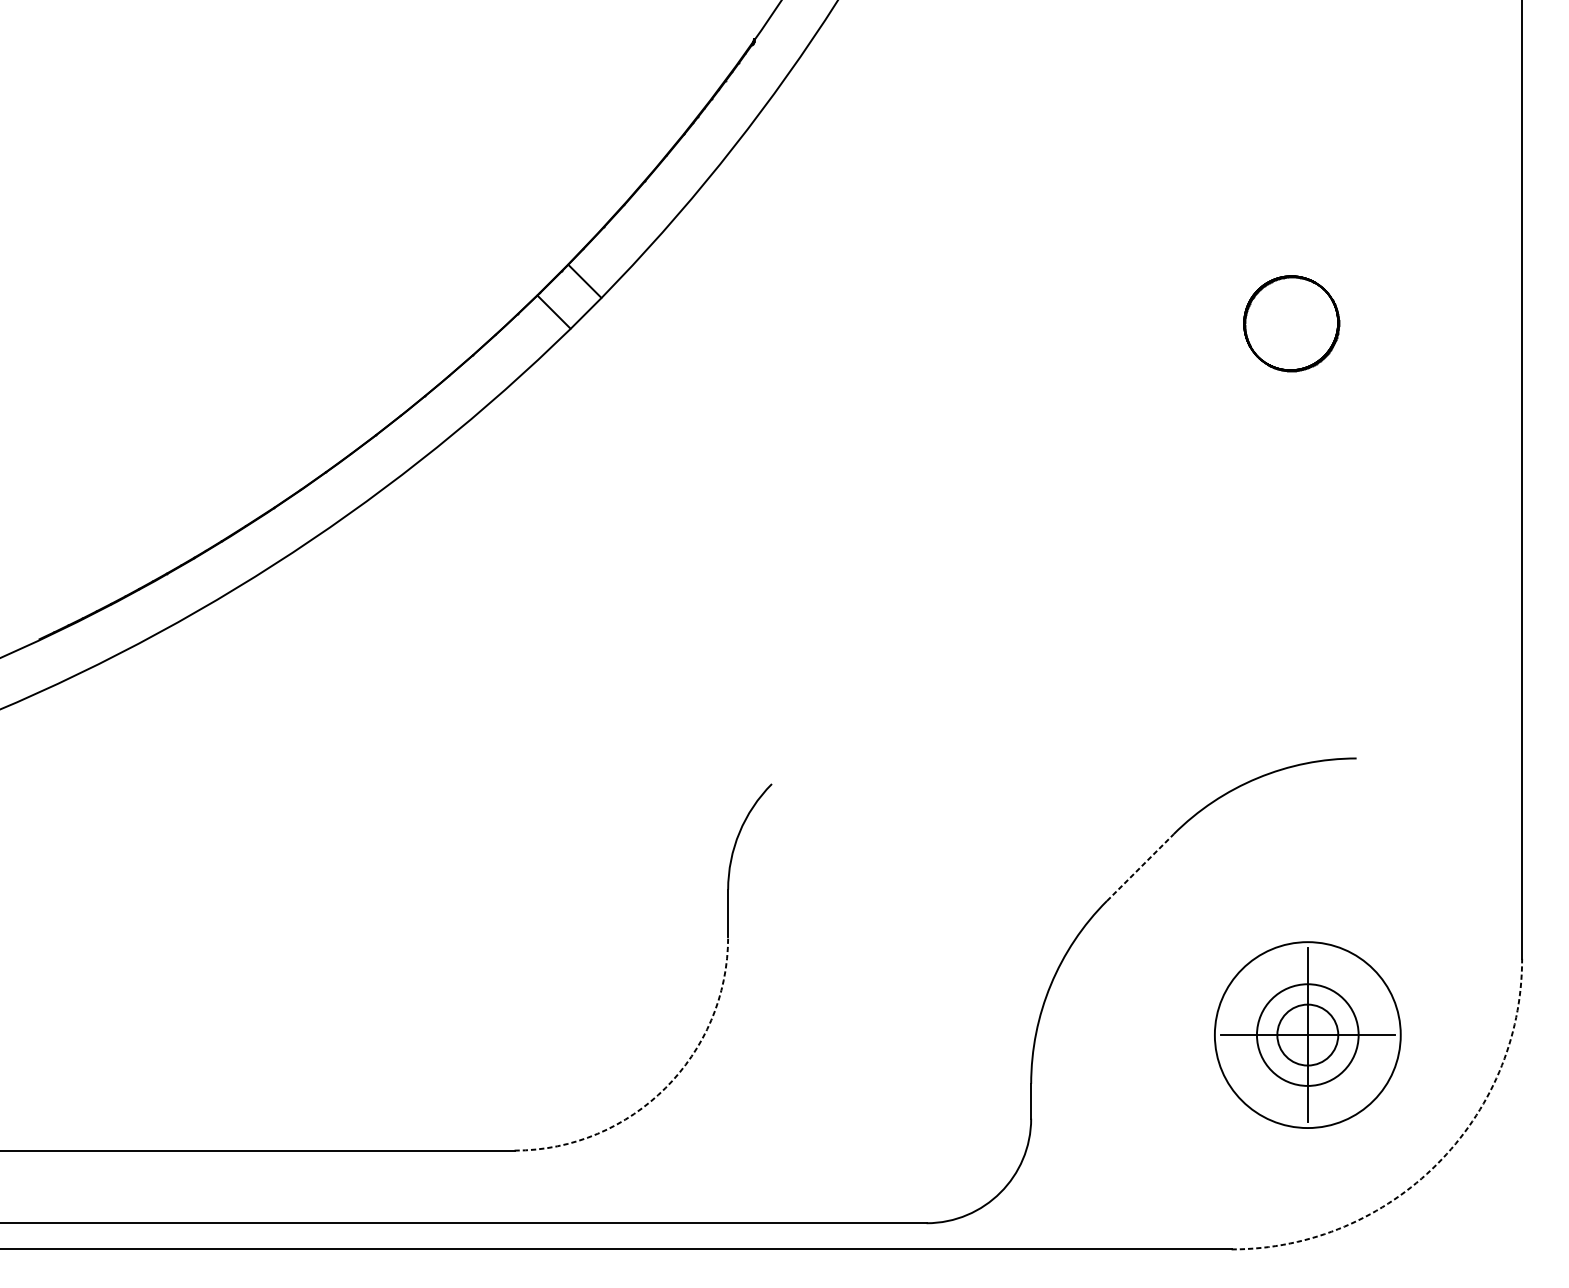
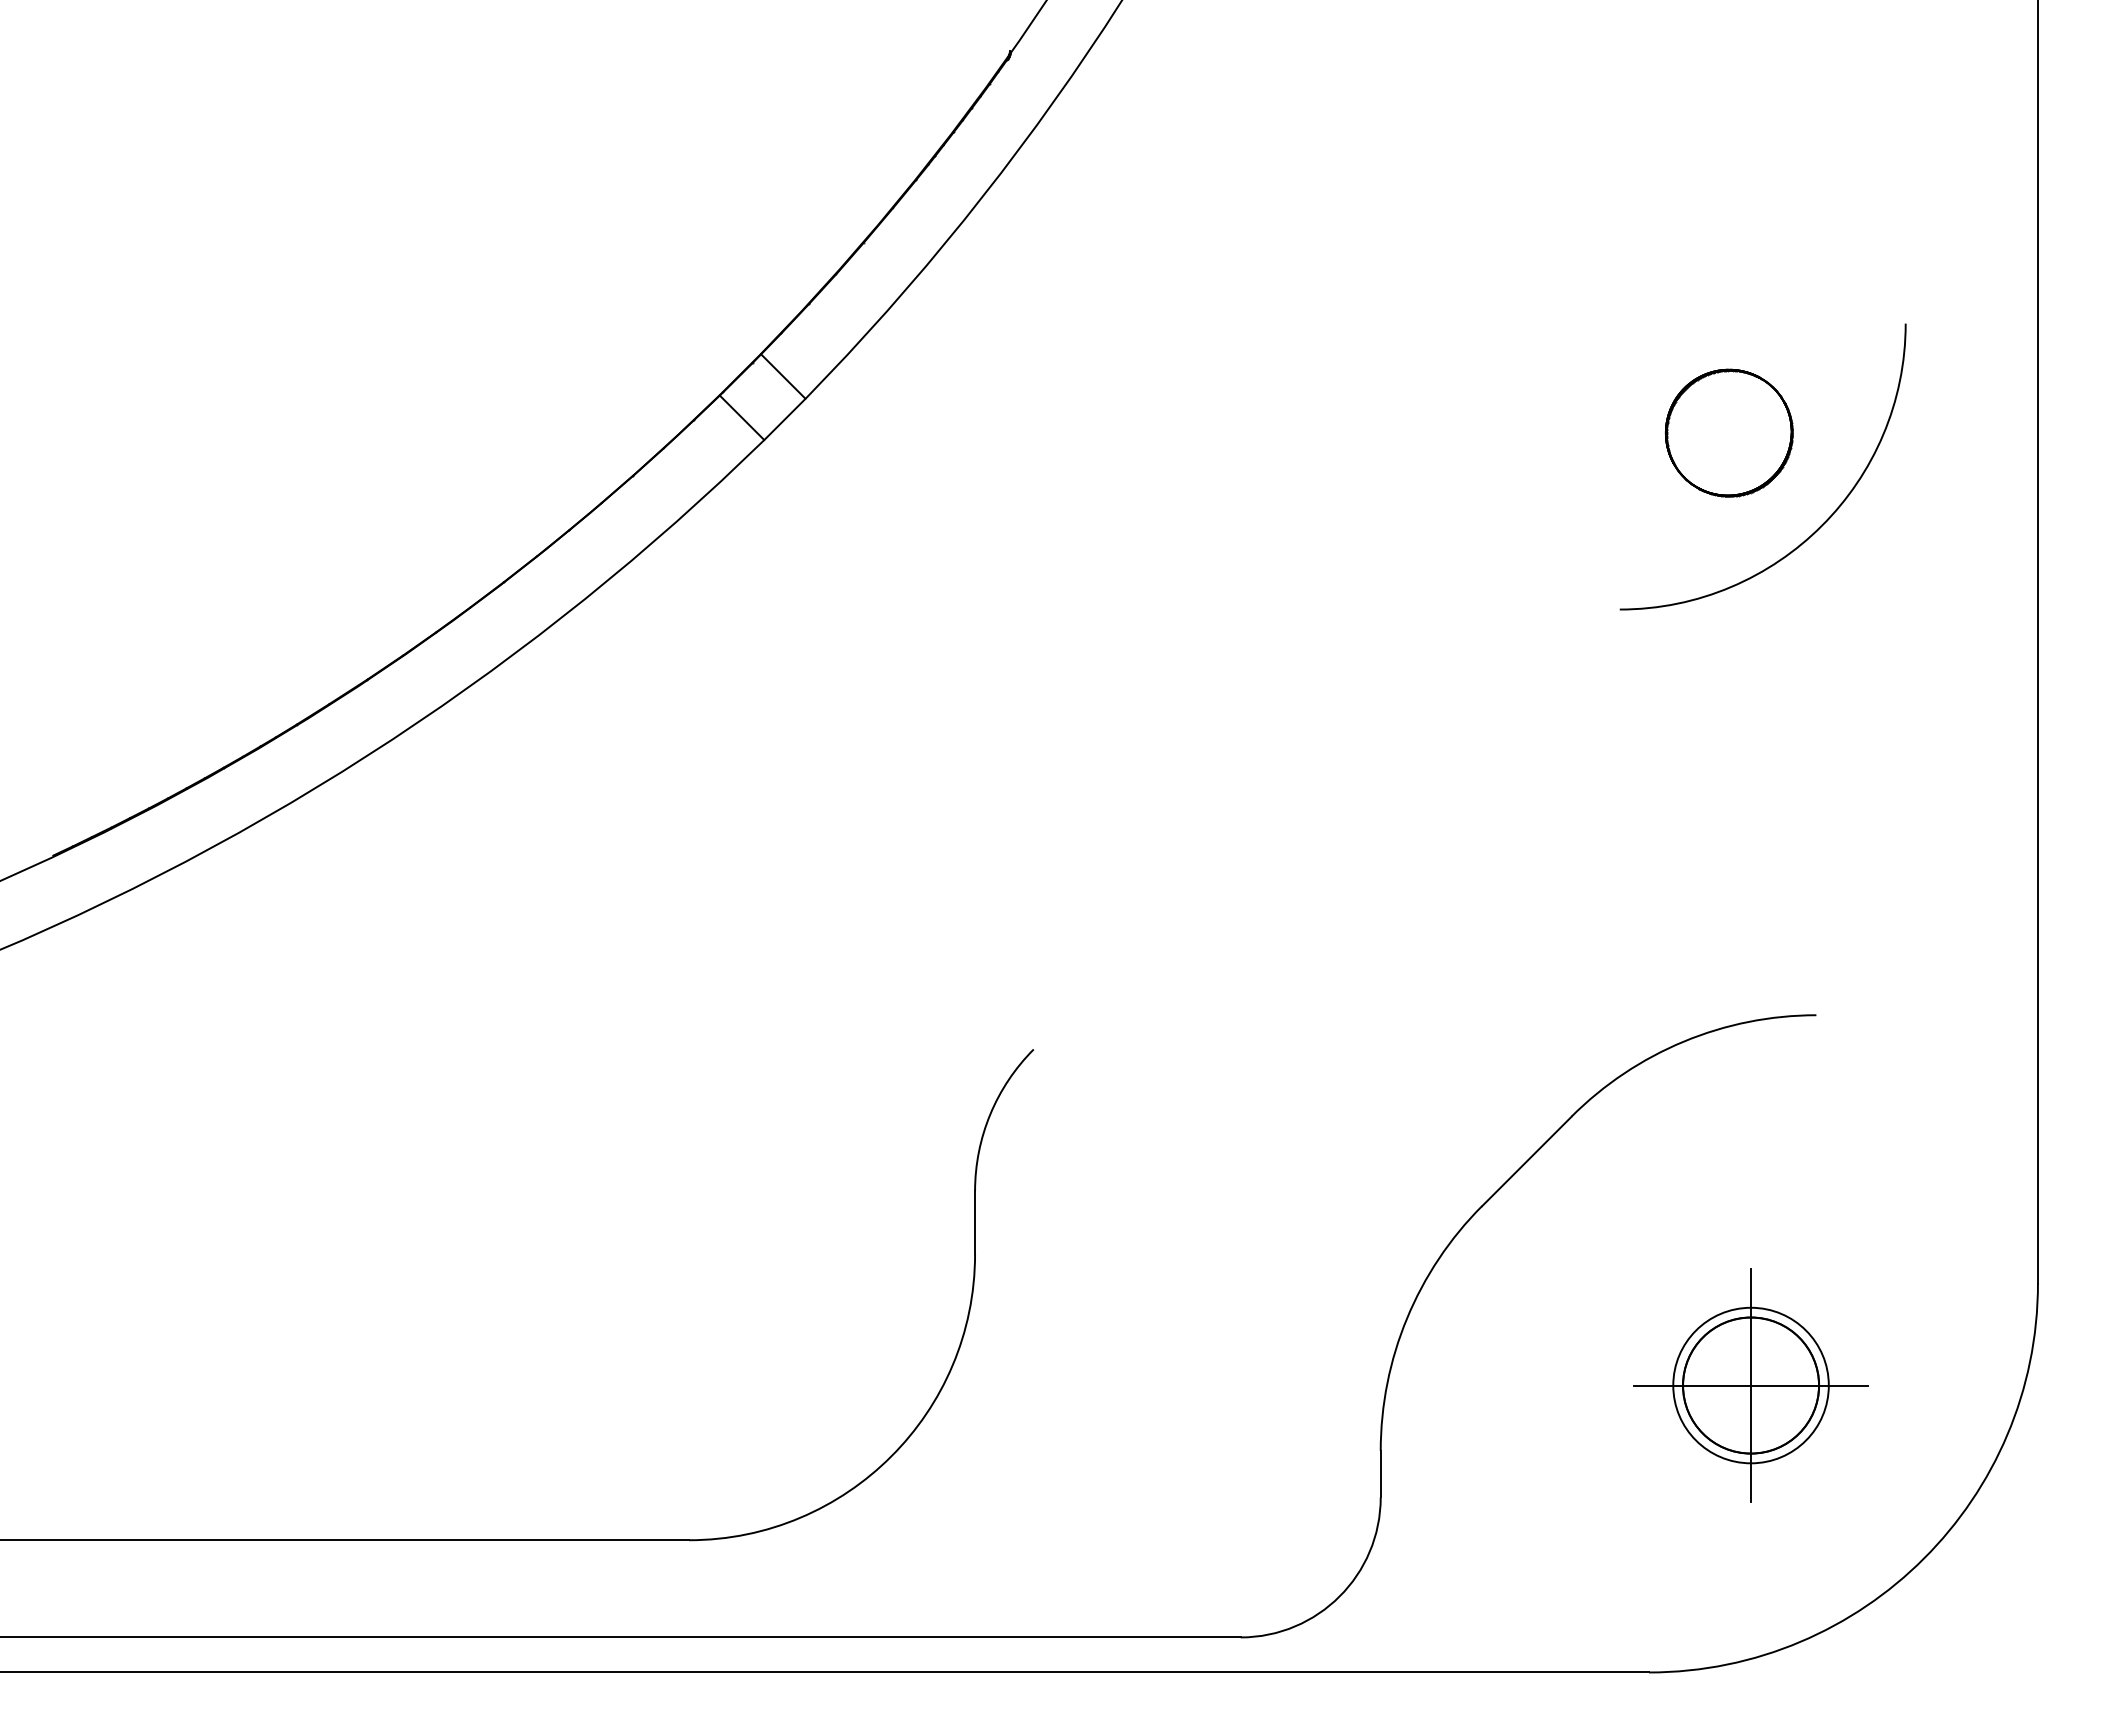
arc: (1360, 391) -> (1821, 524), added
line: (1140, 867) -> (1527, 1161), dashed -> solid
circle: (1307, 1035) -> (1750, 1385), size x0.62
circle: (1308, 1035) -> (1751, 1385), size x1.67
arc: (665, 1088) -> (891, 1456), dashed -> solid
arc: (1437, 1164) -> (1924, 1558), dashed -> solid

